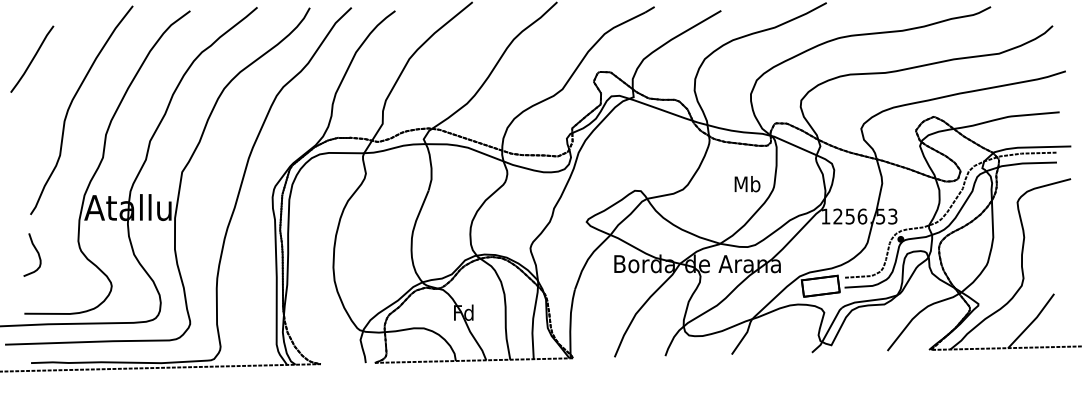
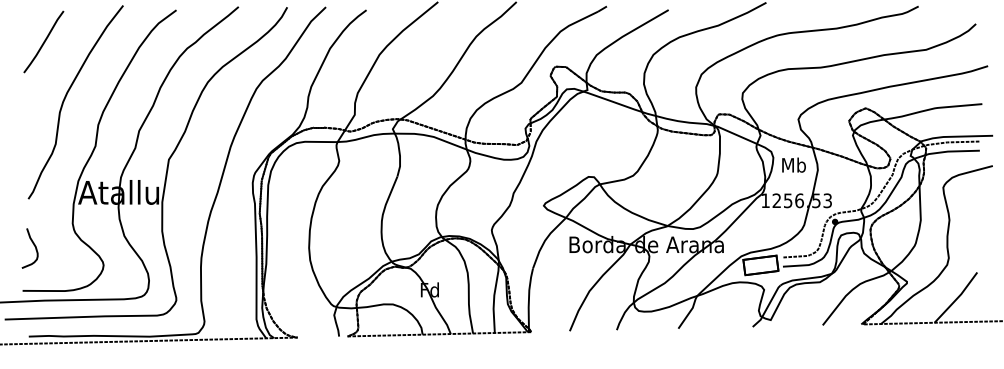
curve: (32, 58) -> (44, 41), moved
text: (747, 184) -> (794, 165), moved
curve: (36, 252) -> (33, 246), moved

